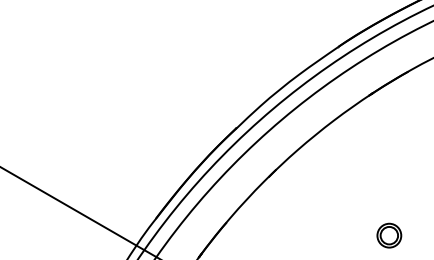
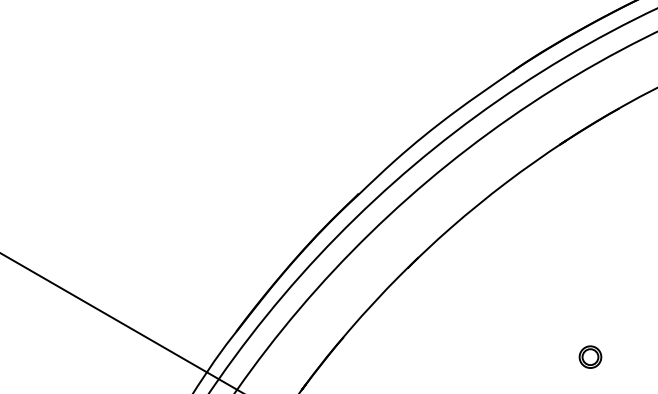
part: (389, 235) -> (590, 357), size x0.6

